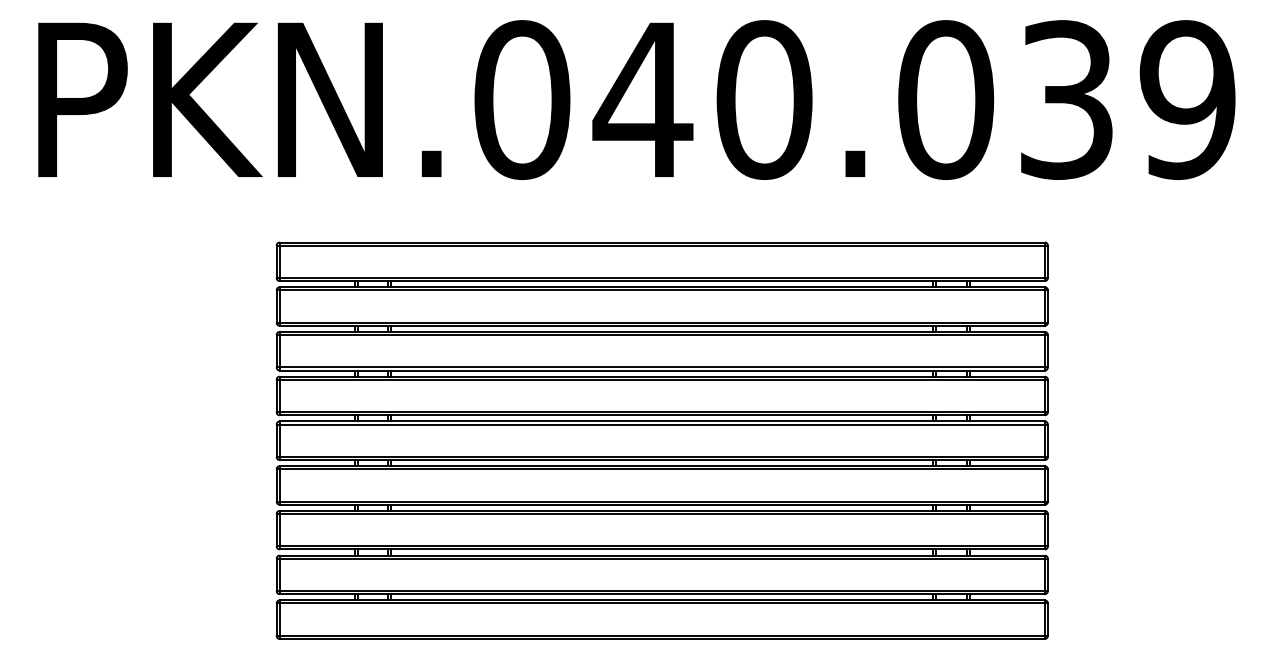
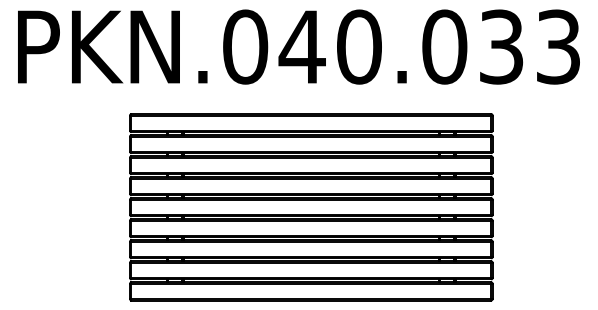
text: (1187, 98) -> (558, 46), PKN.040.039 -> PKN.040.033

